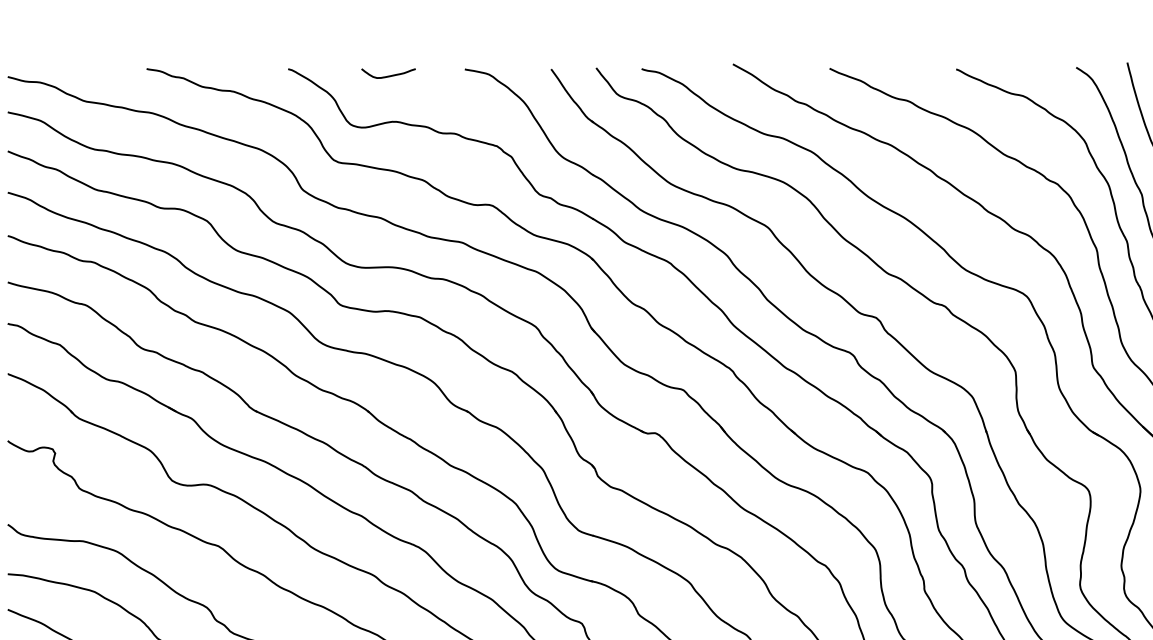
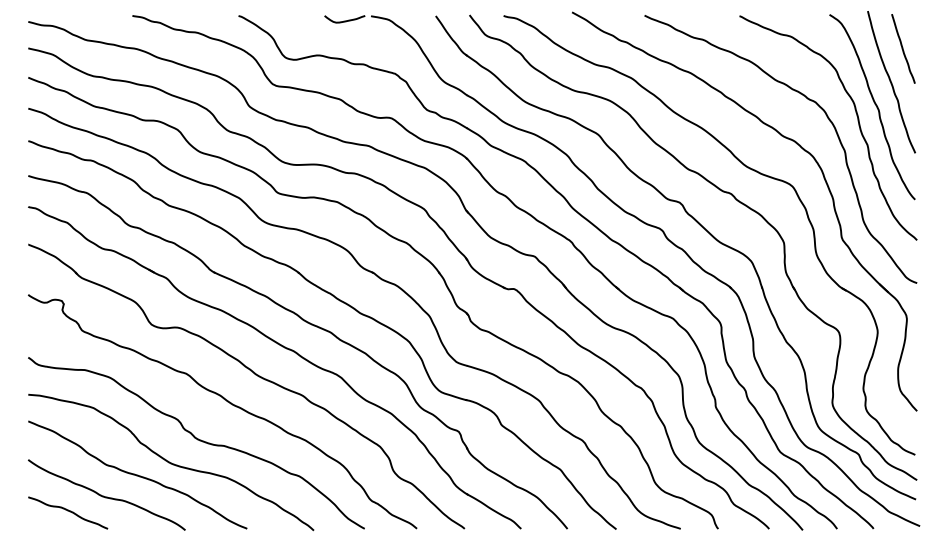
curve: (388, 75) -> (344, 20), moved

